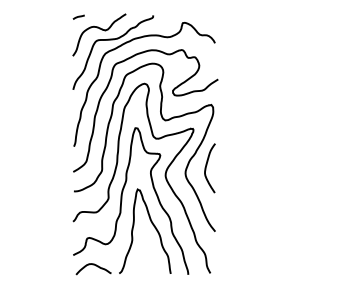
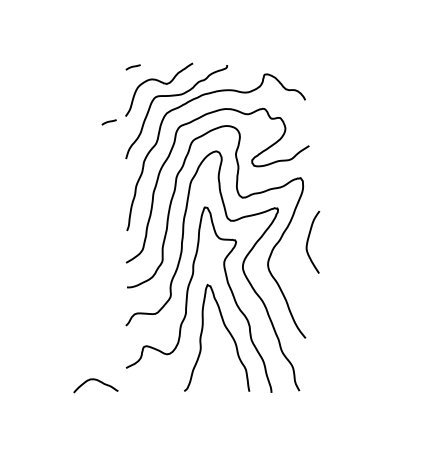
curve: (59, 60) -> (108, 122), added
curve: (206, 167) -> (308, 241), moved
curve: (94, 265) -> (97, 381), moved

